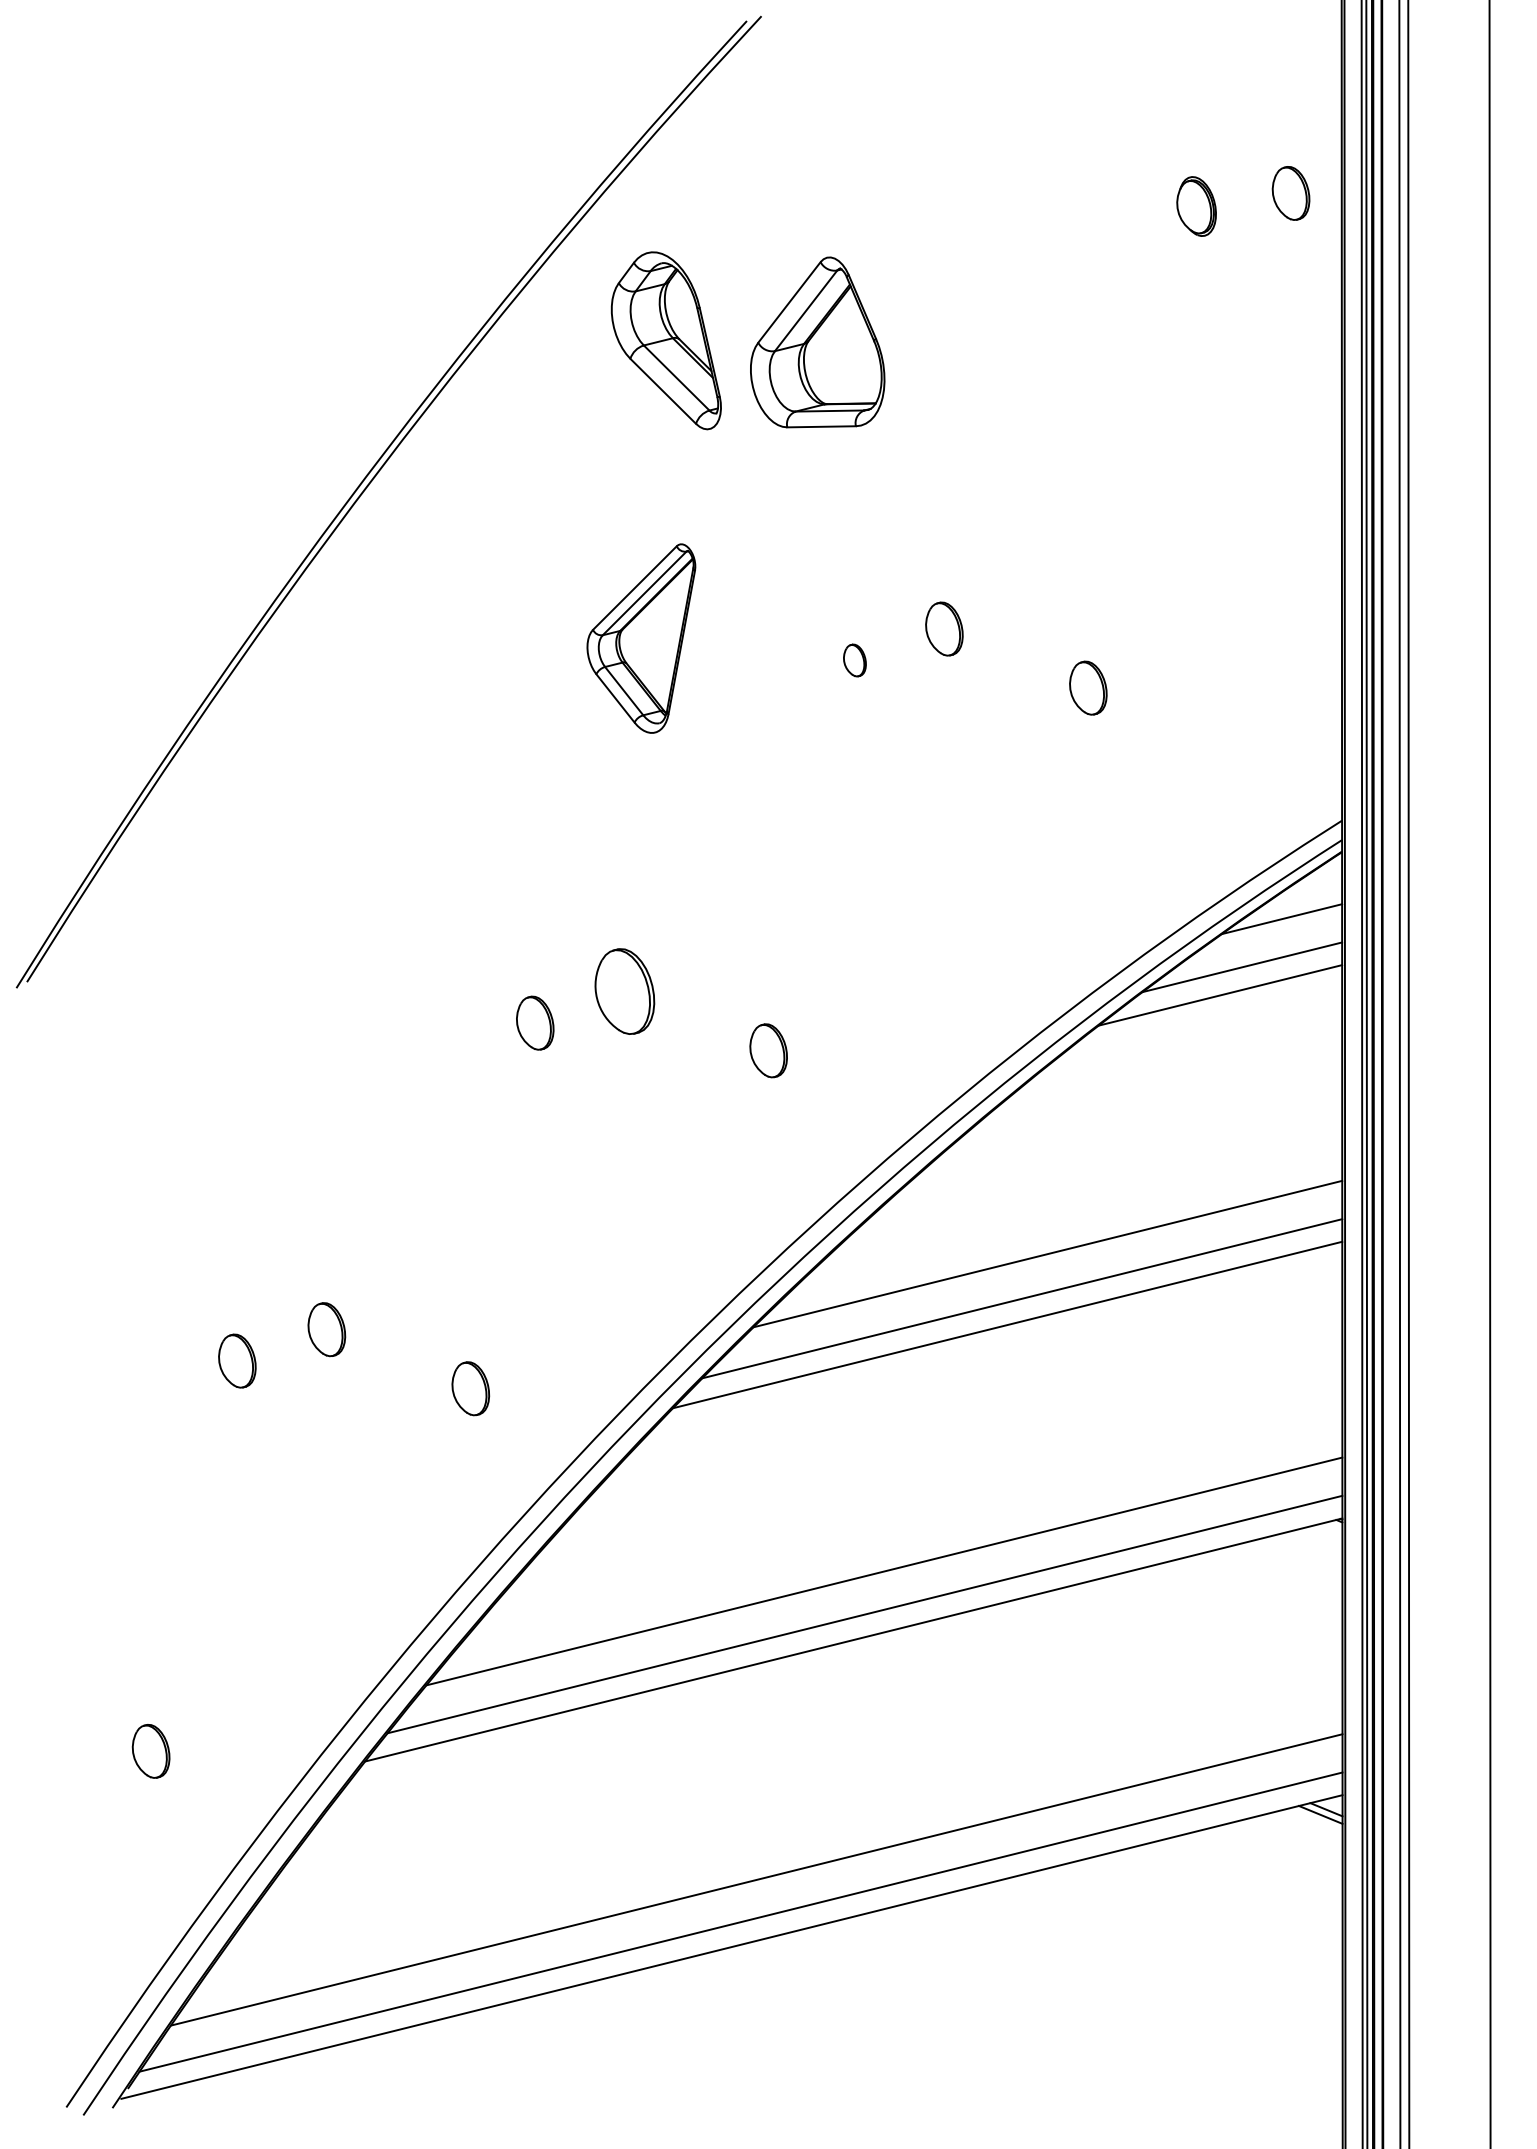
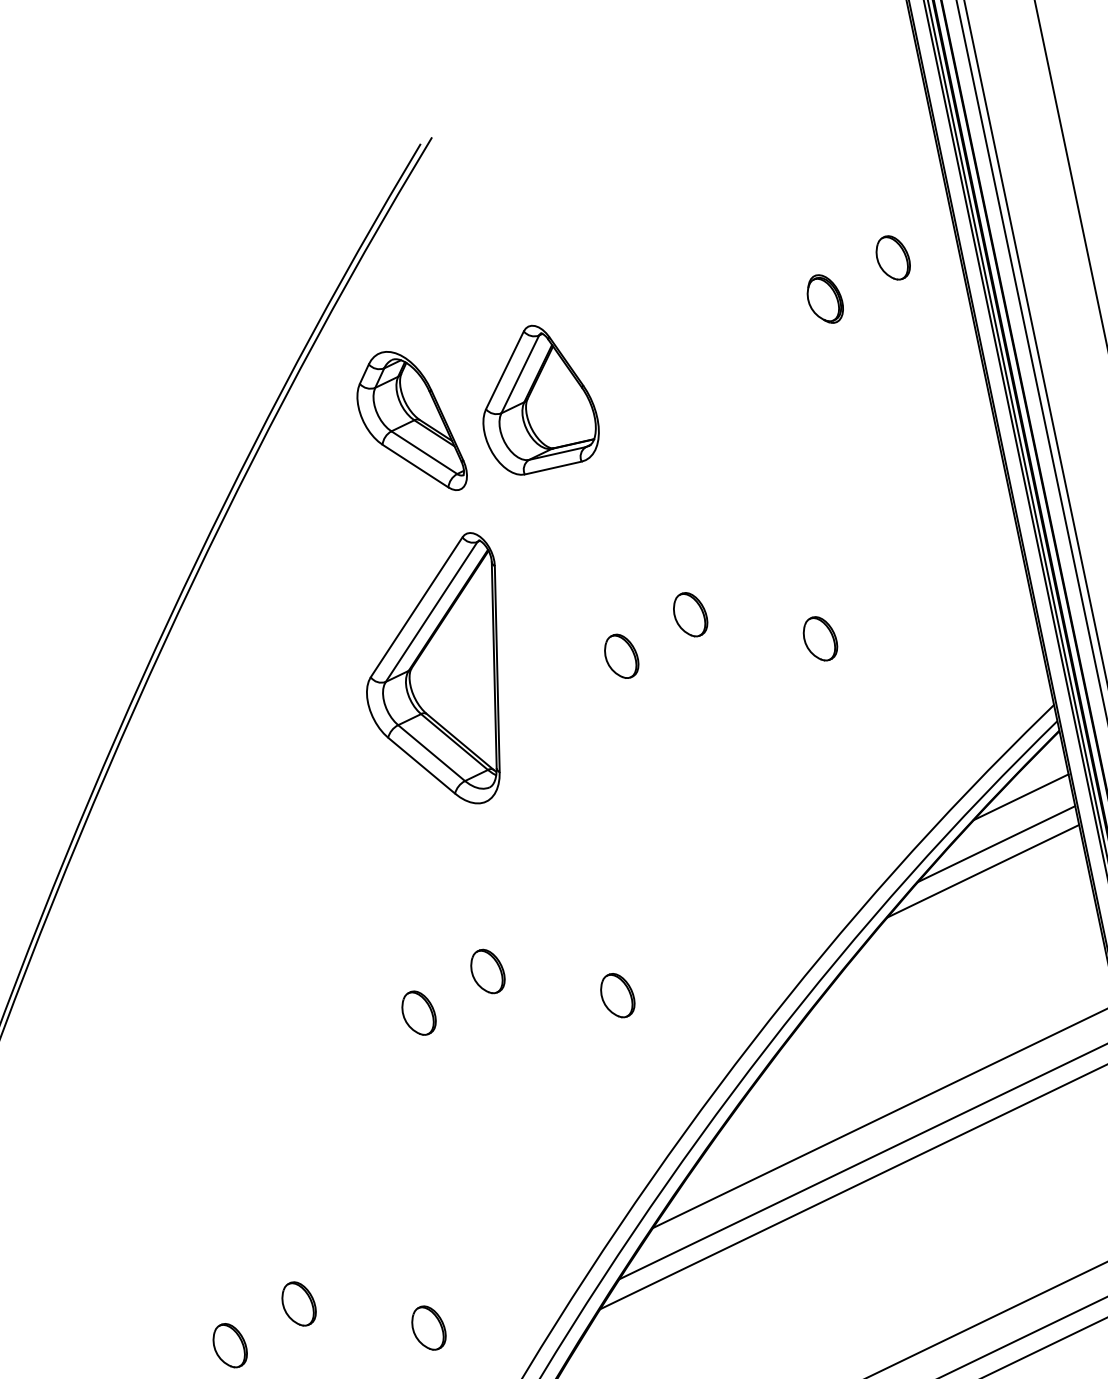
part: (1290, 193) -> (892, 258), moved
part: (1196, 206) -> (824, 299), moved
part: (641, 638) -> (440, 675), size x1.67
part: (854, 660) -> (621, 656), size x1.67
part: (624, 991) -> (487, 971), size x0.62

